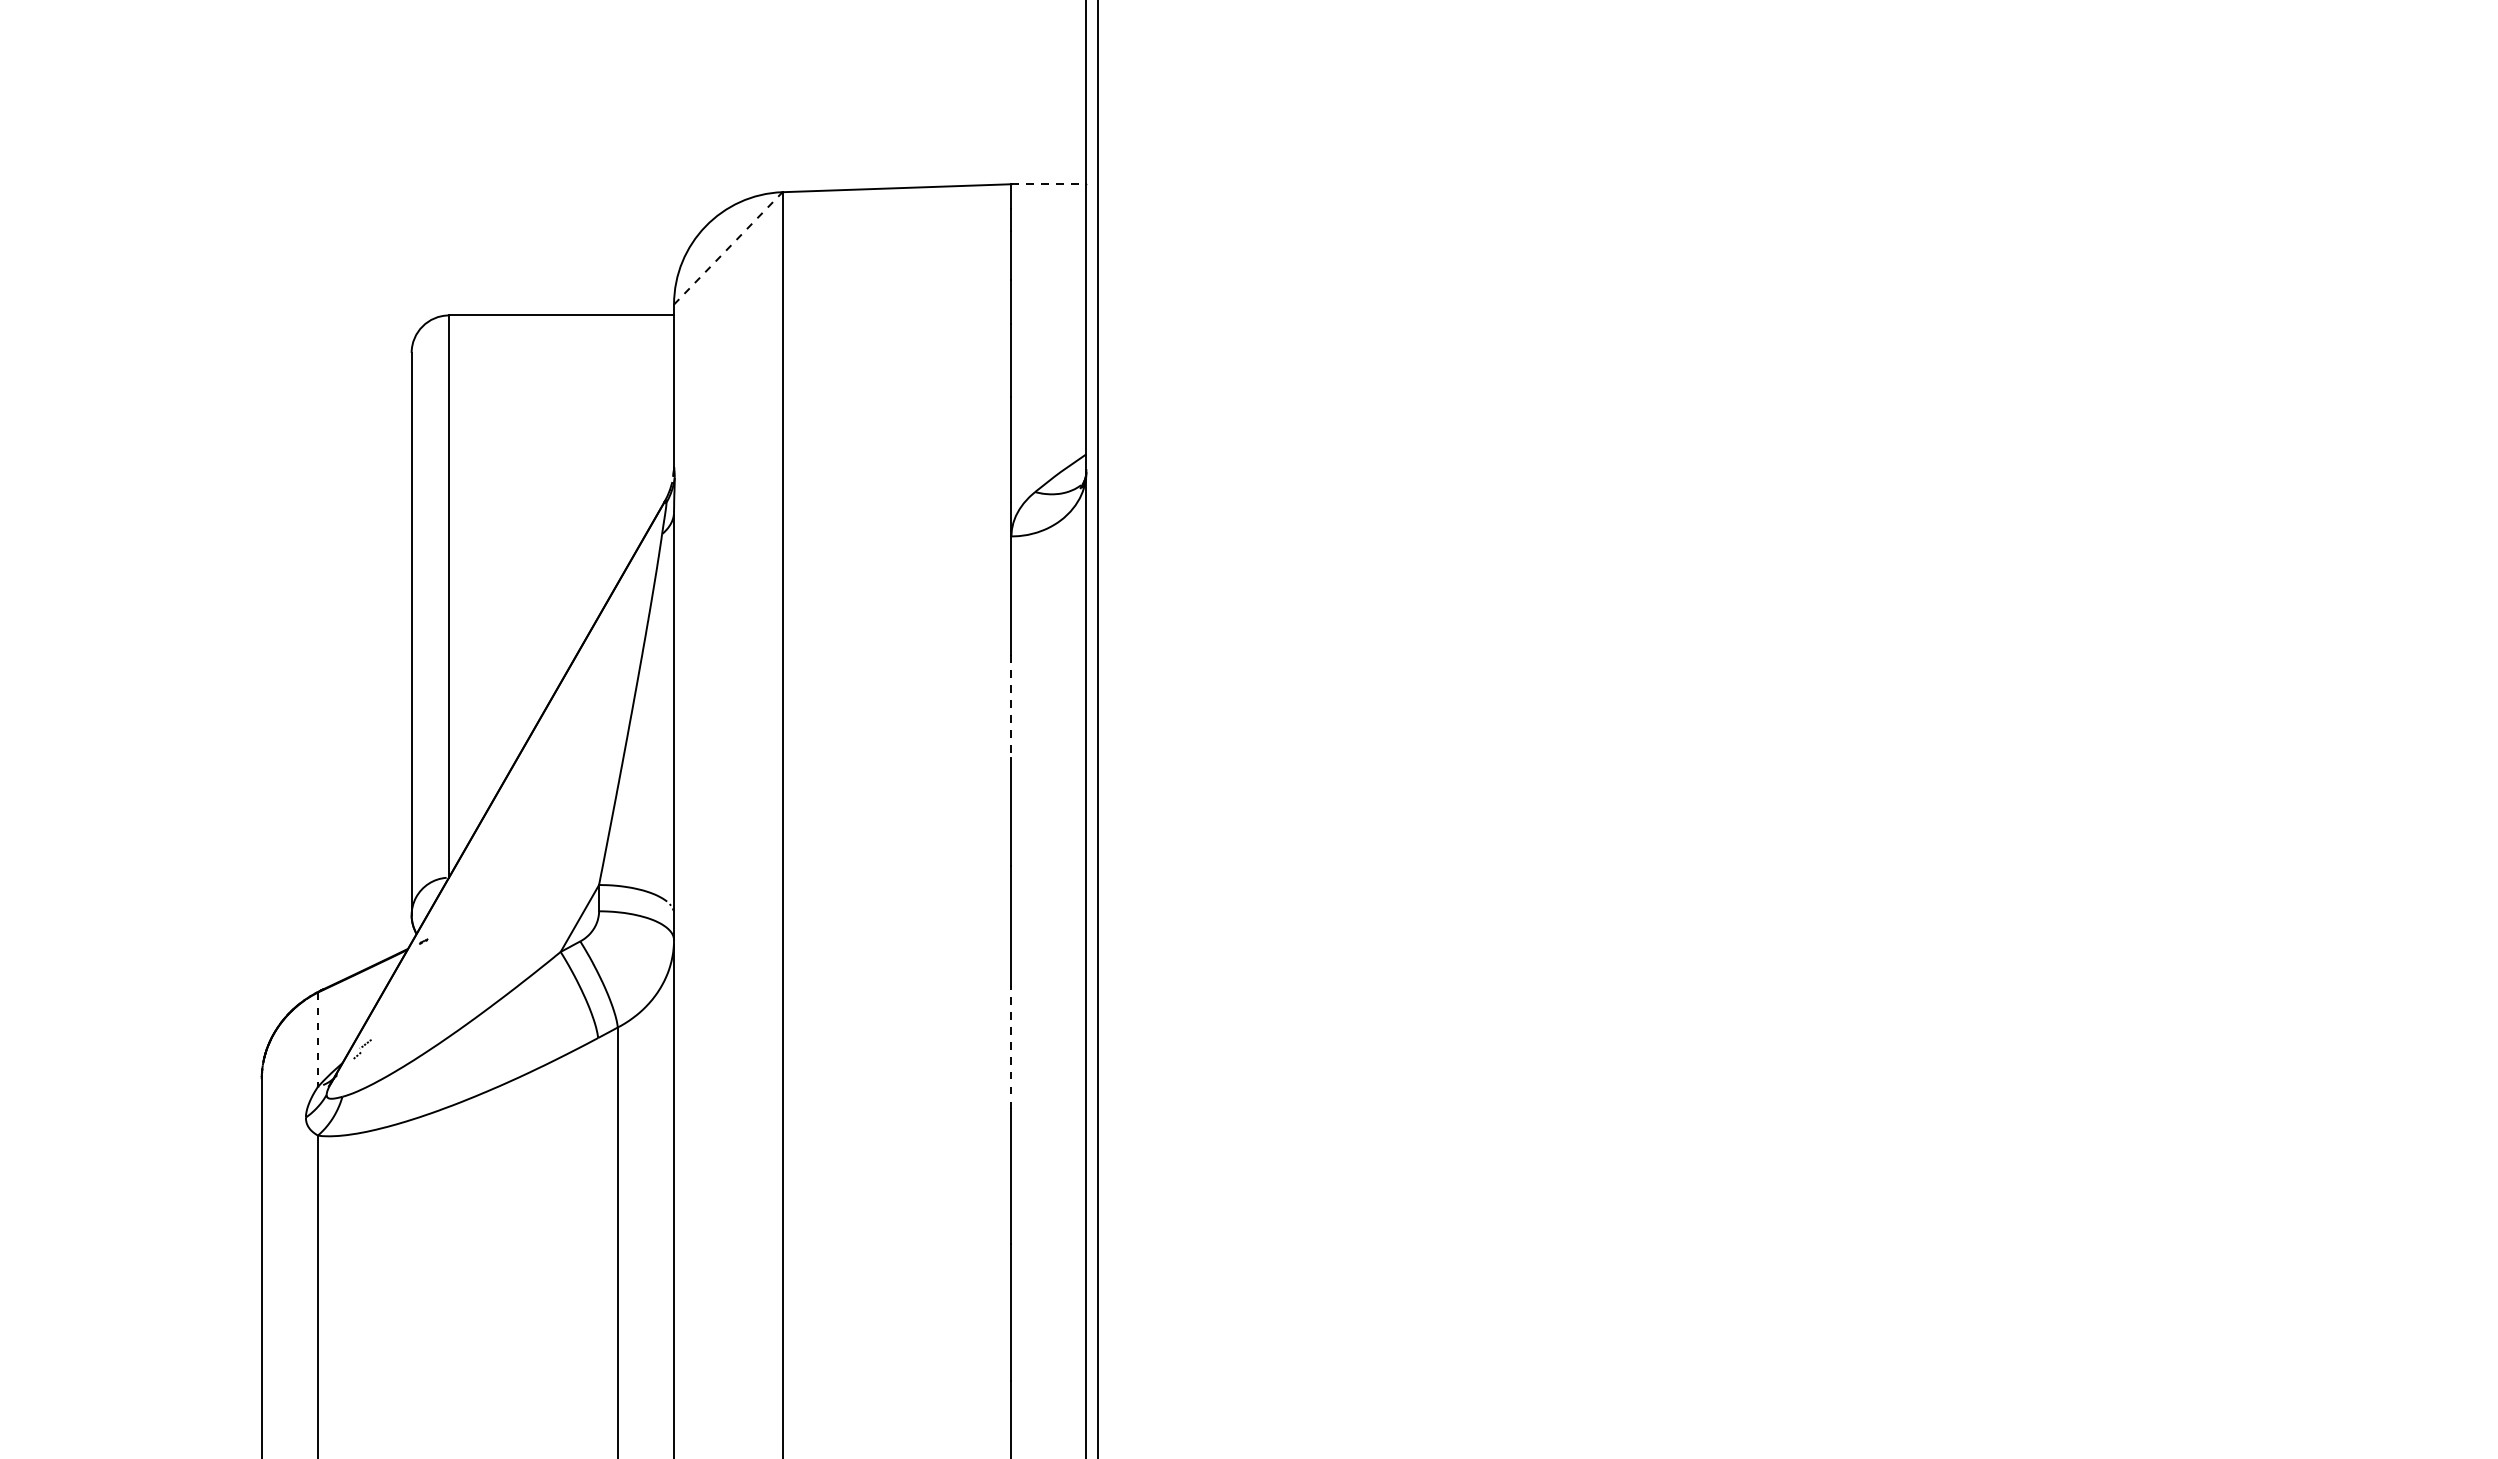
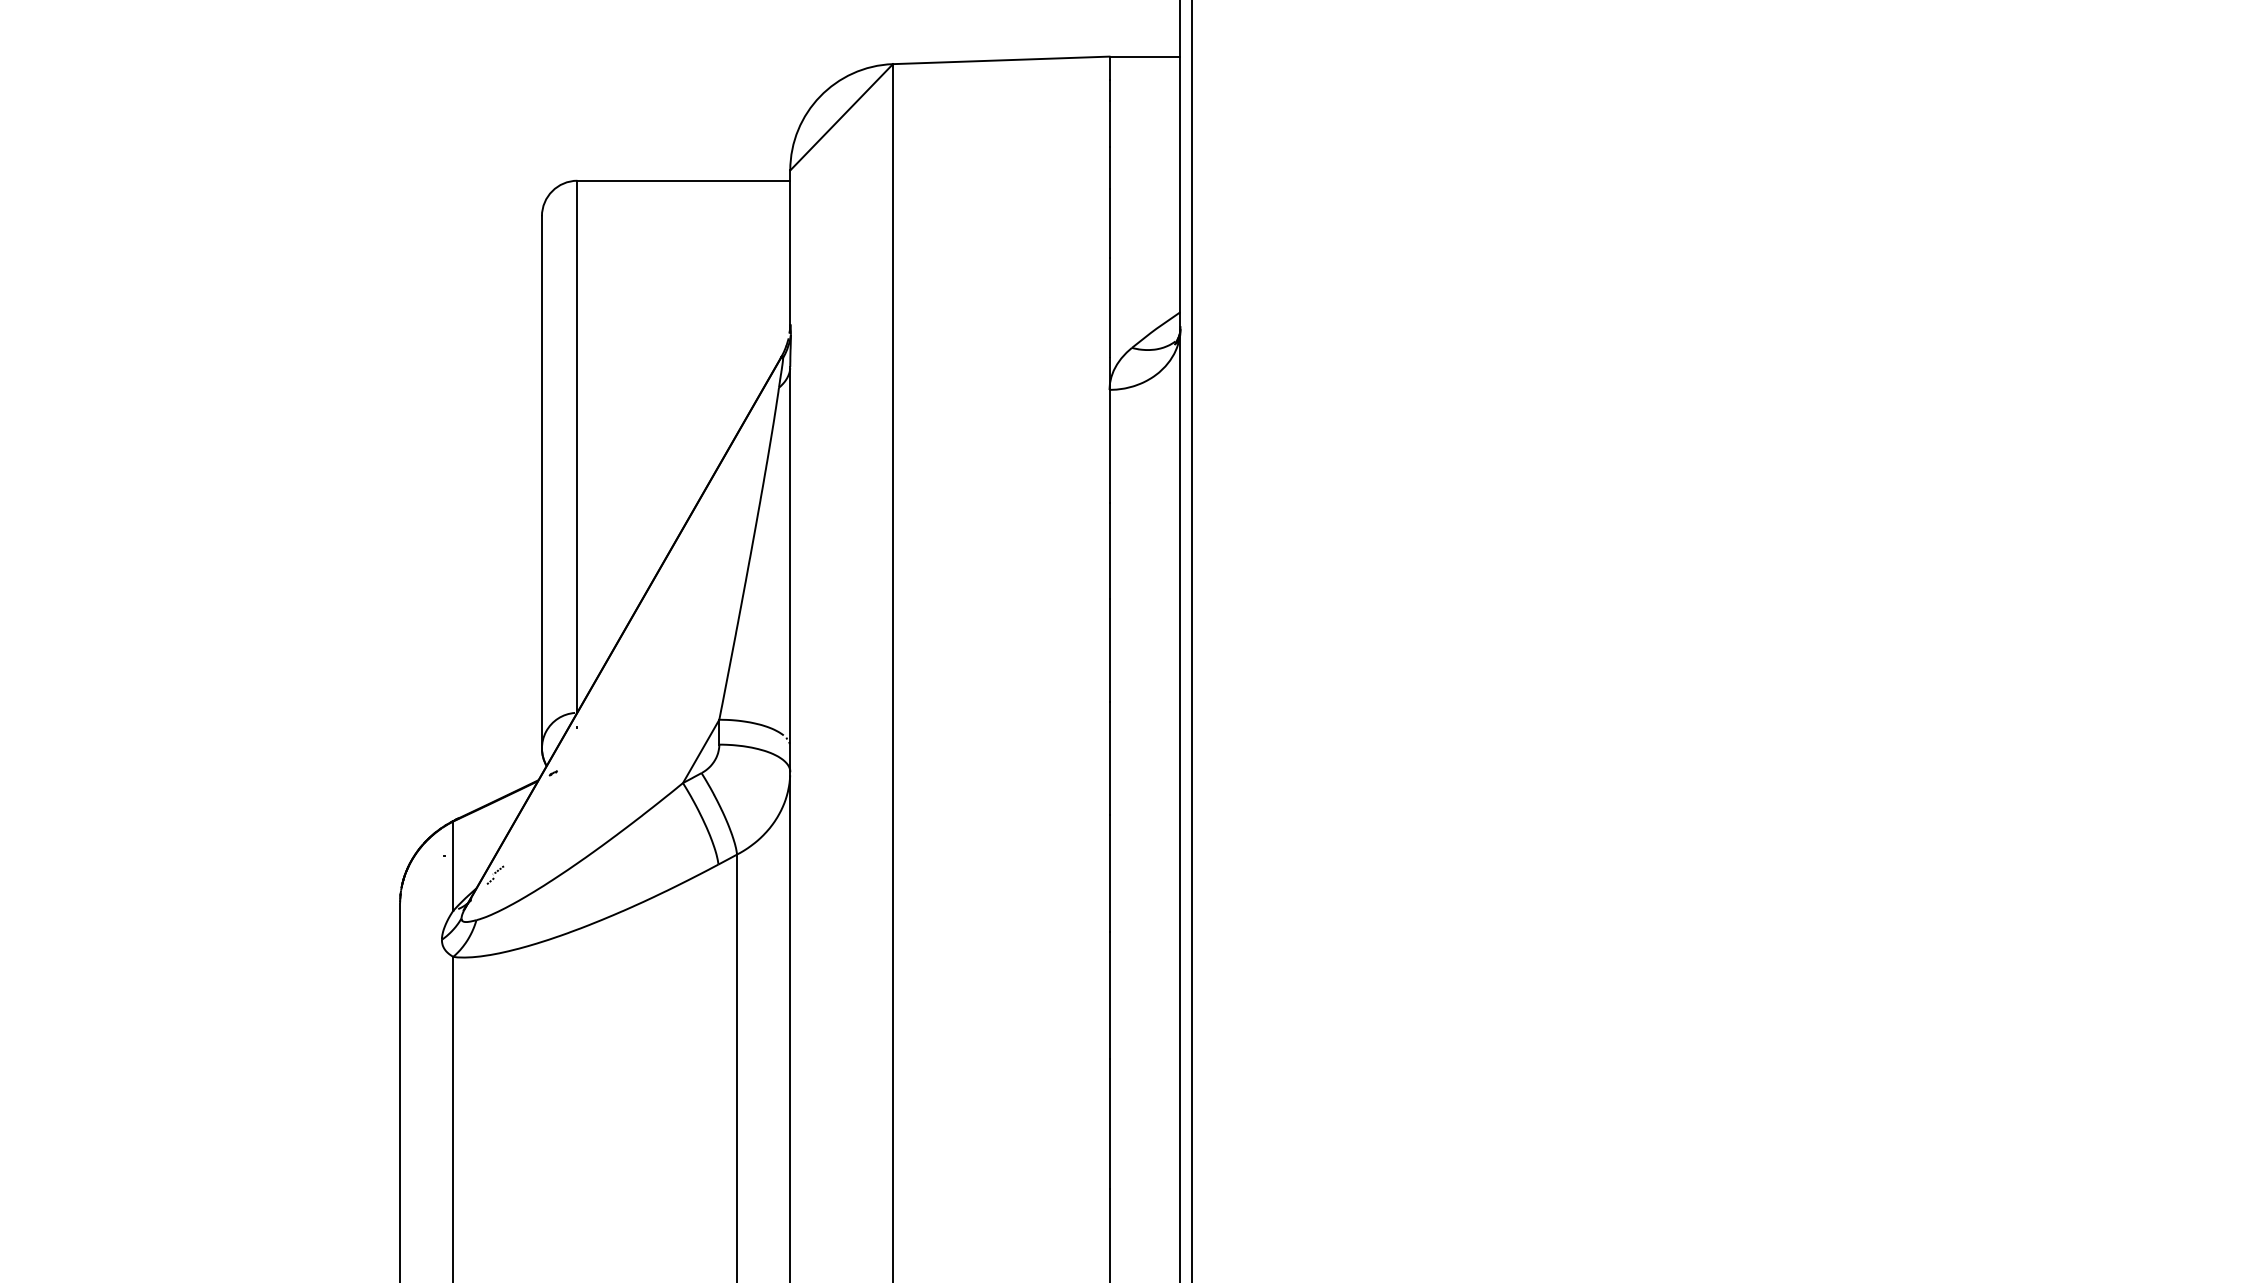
line: (1049, 184) -> (1145, 56), dashed -> solid
line: (728, 248) -> (841, 117), dashed -> solid
line: (1011, 707) -> (1109, 551), dashed -> solid
line: (317, 1040) -> (452, 866), dashed -> solid
line: (1011, 1047) -> (1109, 873), dashed -> solid

